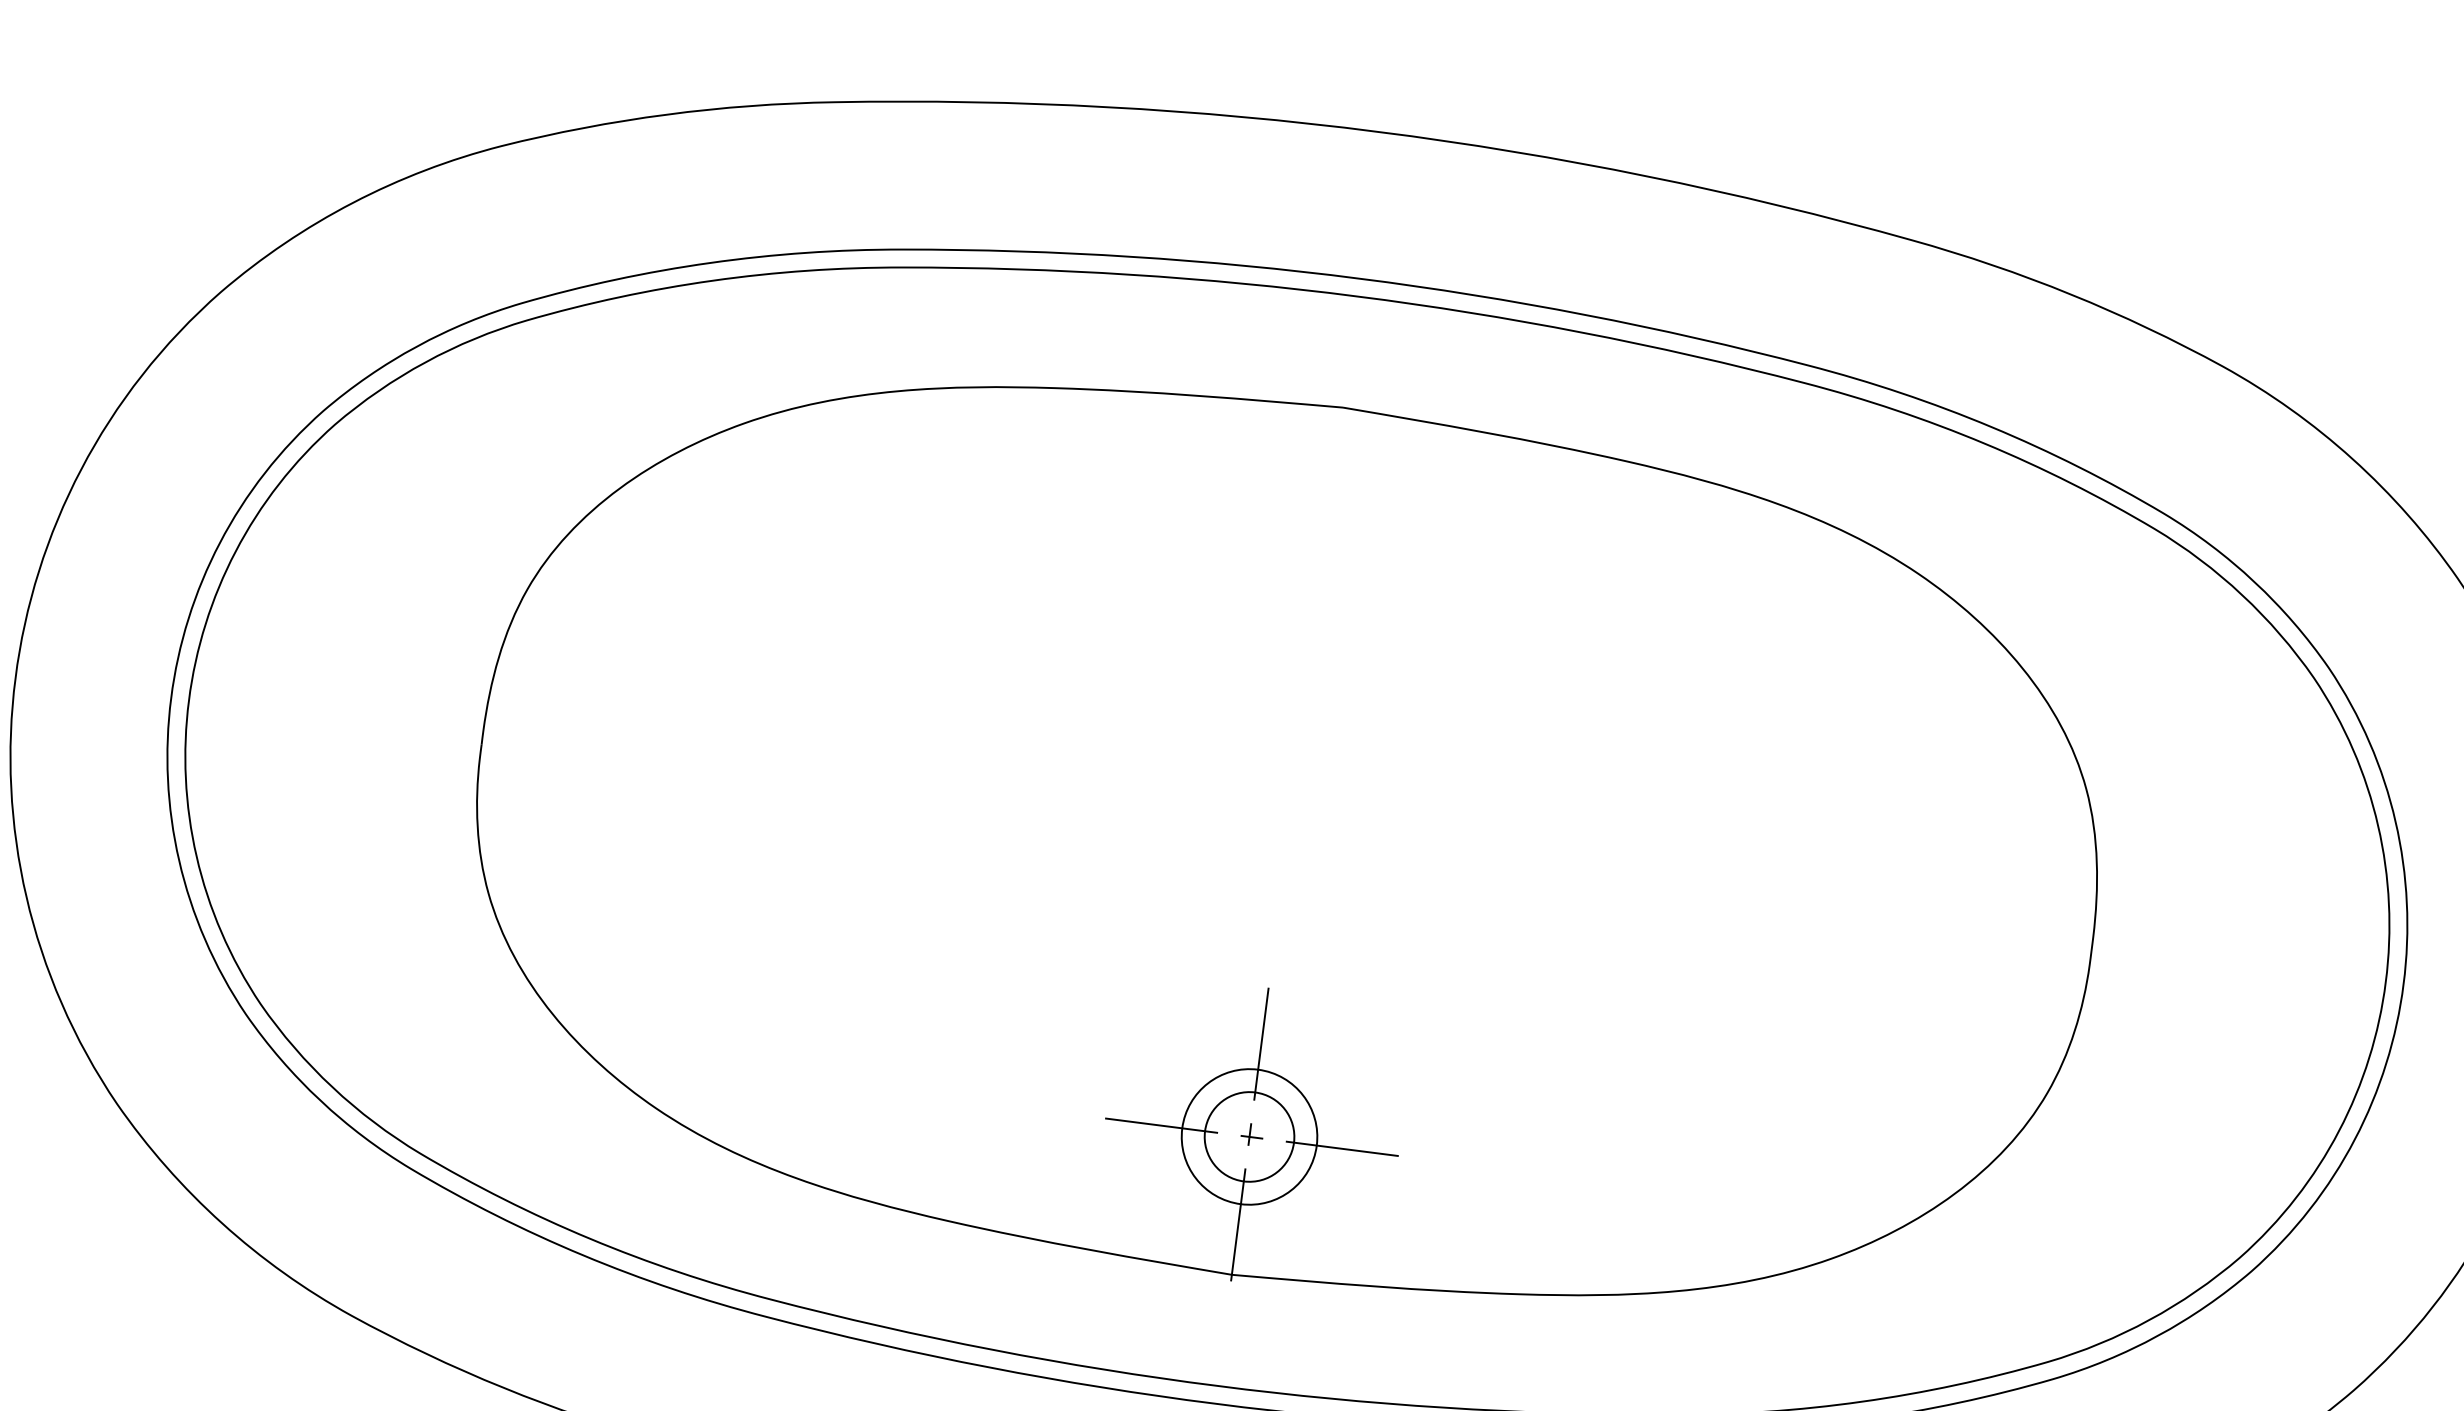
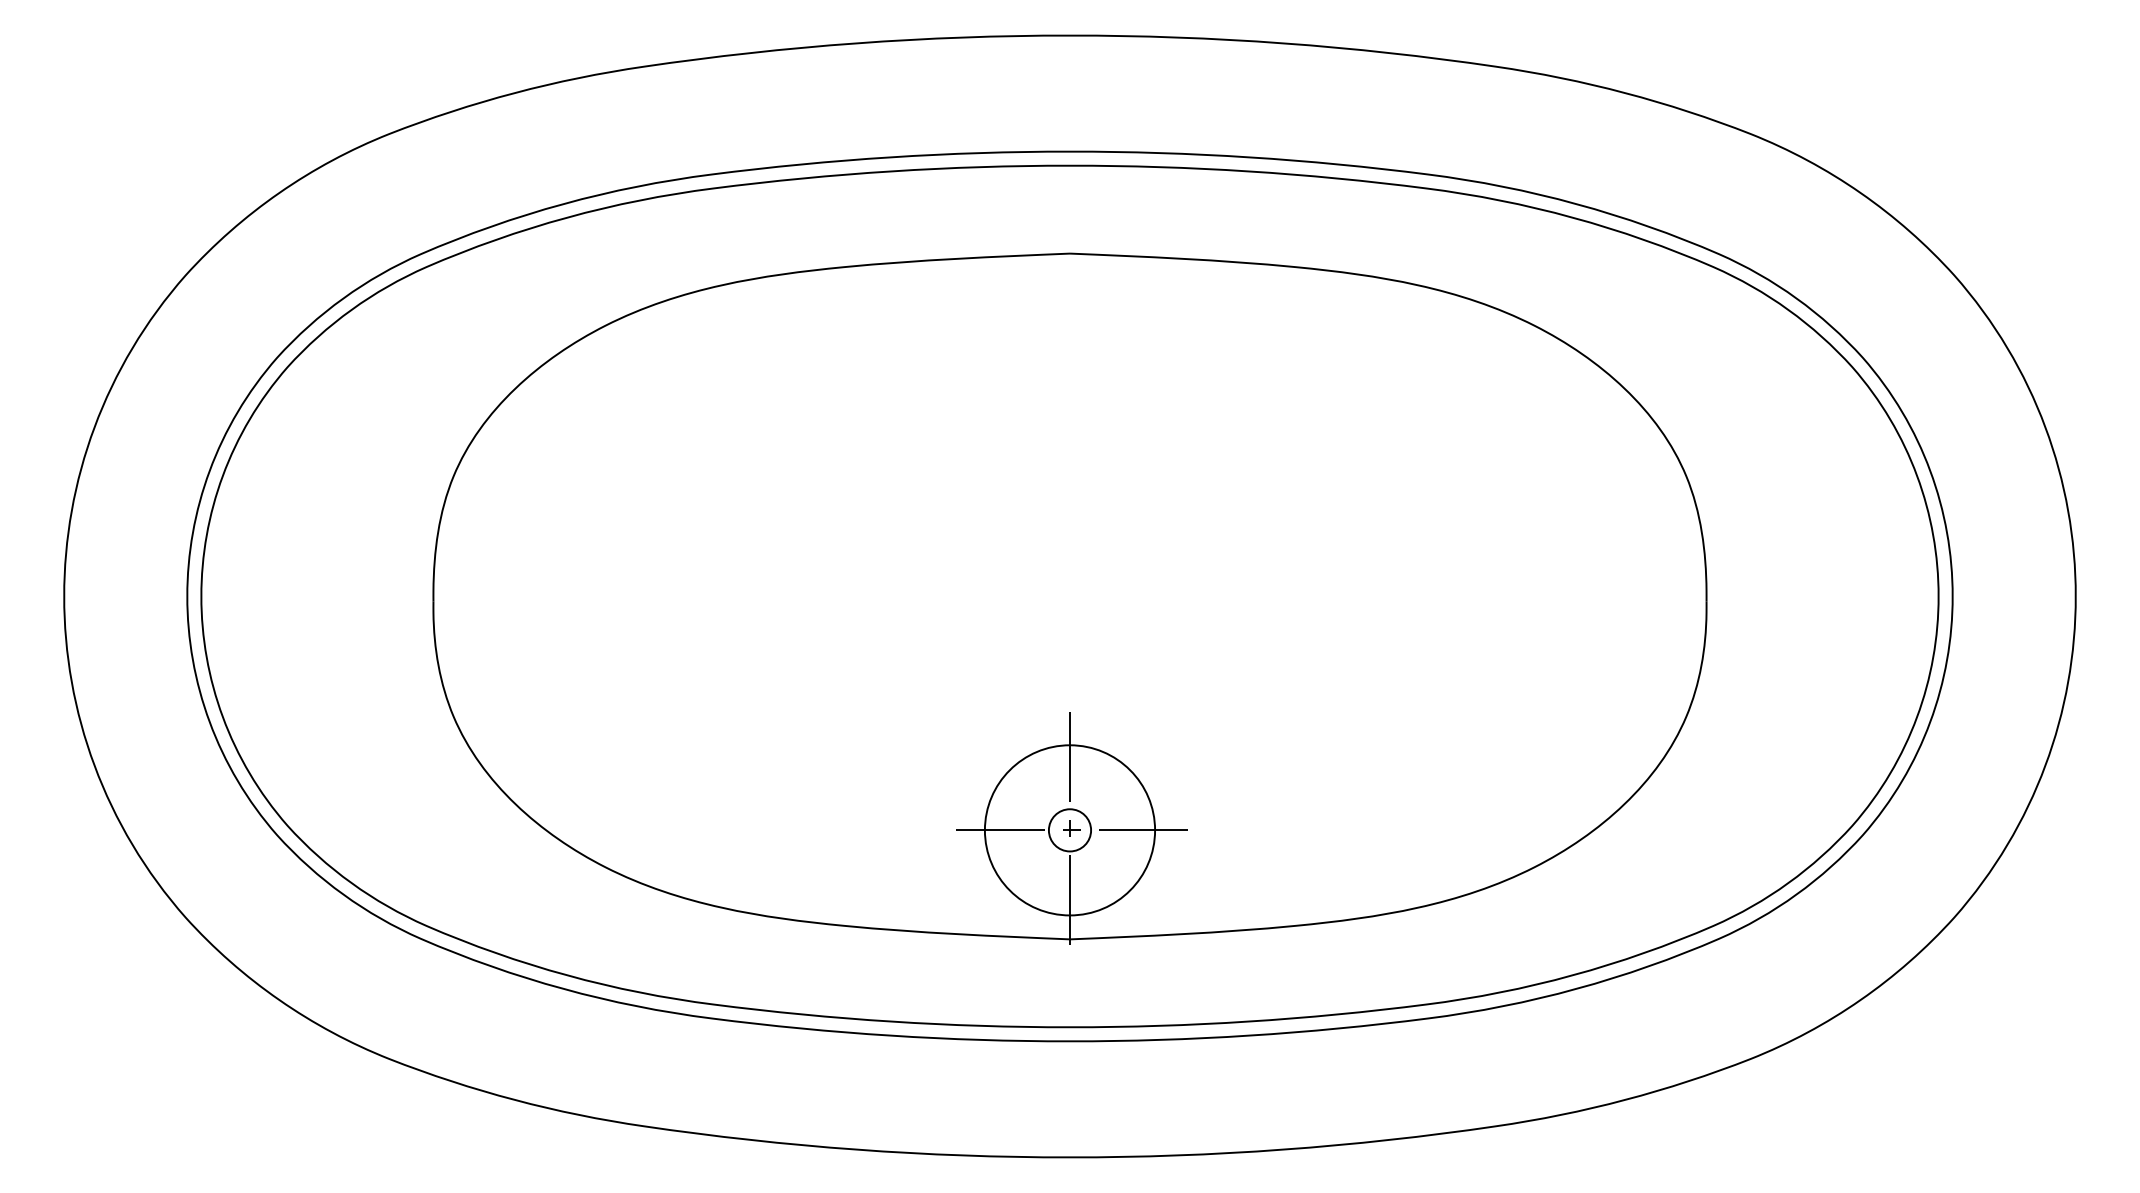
circle: (1248, 1137) -> (1069, 830), size x0.6
circle: (1248, 1137) -> (1069, 830), size x1.6

